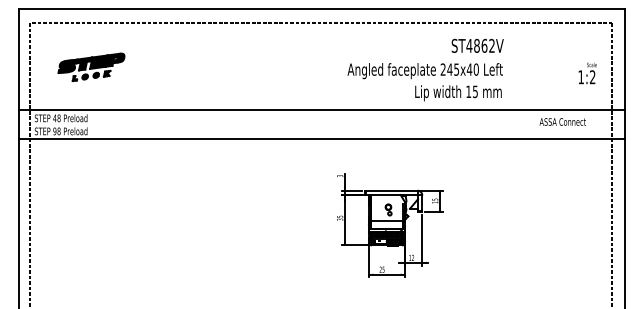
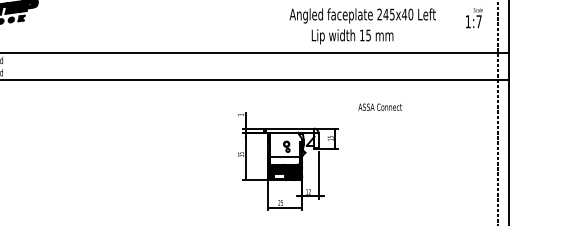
text: (424, 71) -> (362, 16), moved
text: (592, 77) -> (478, 21), 1:2 -> 1:7
text: (562, 121) -> (379, 106), moved

